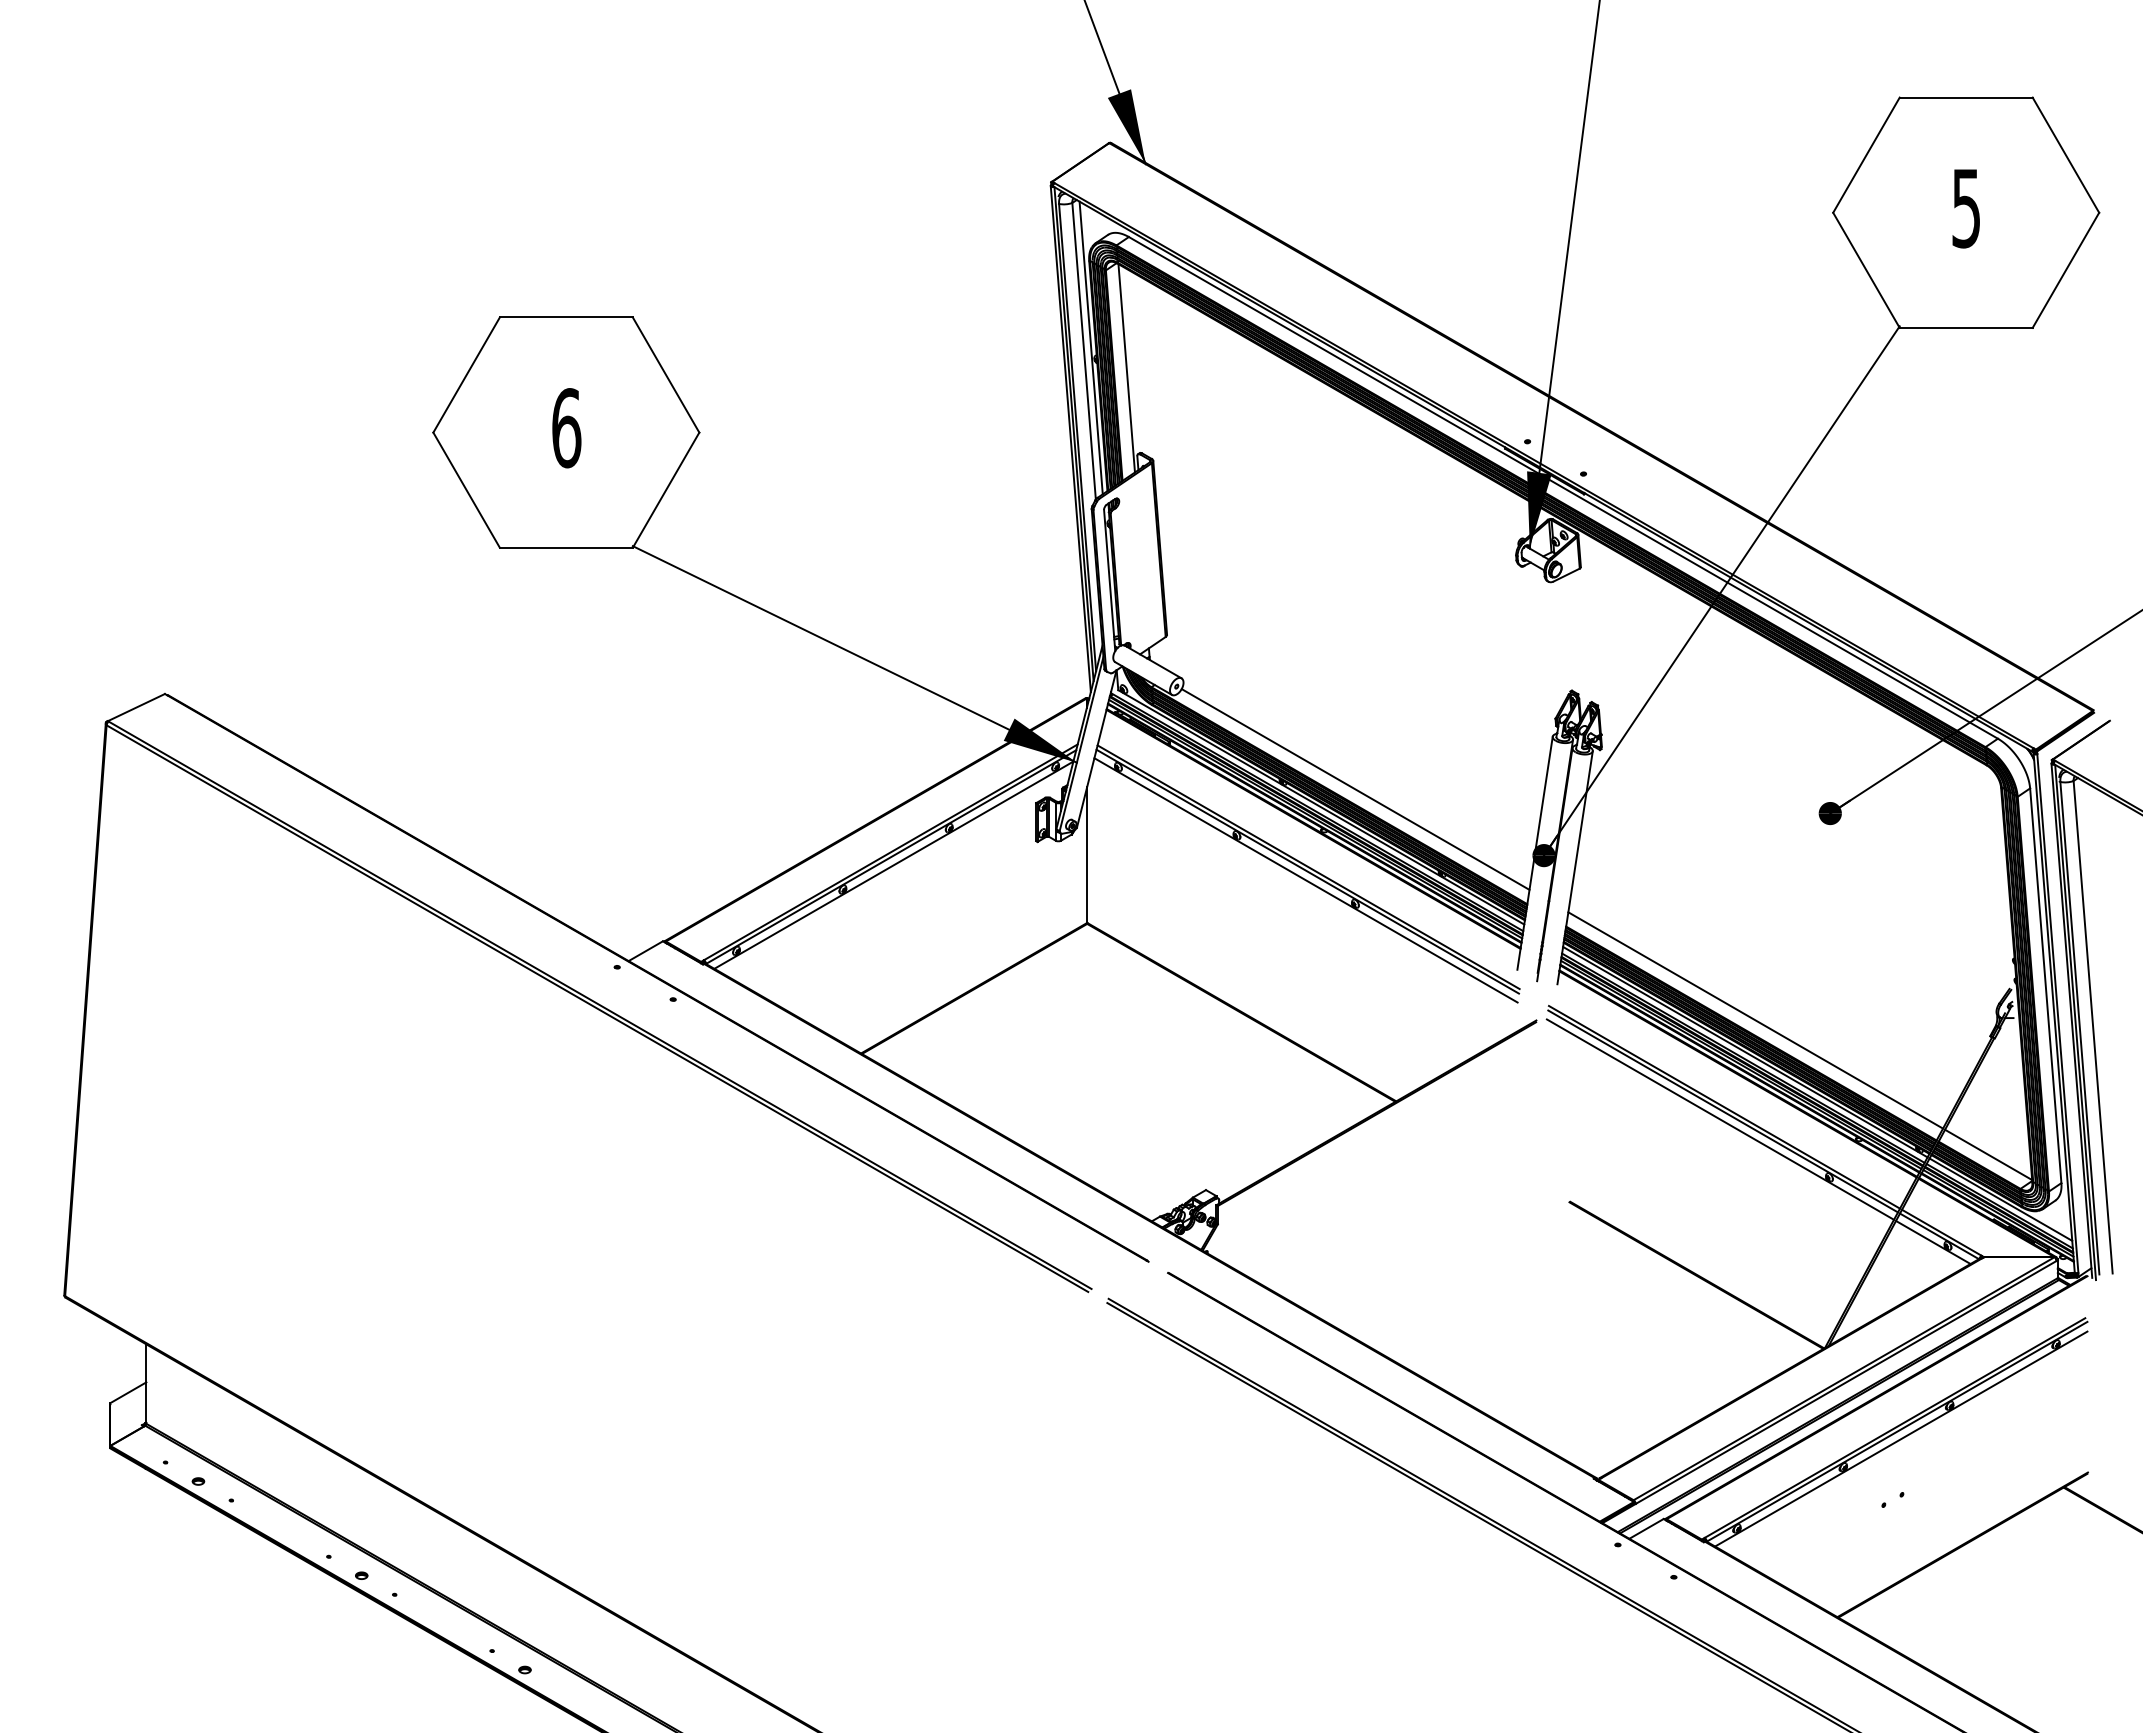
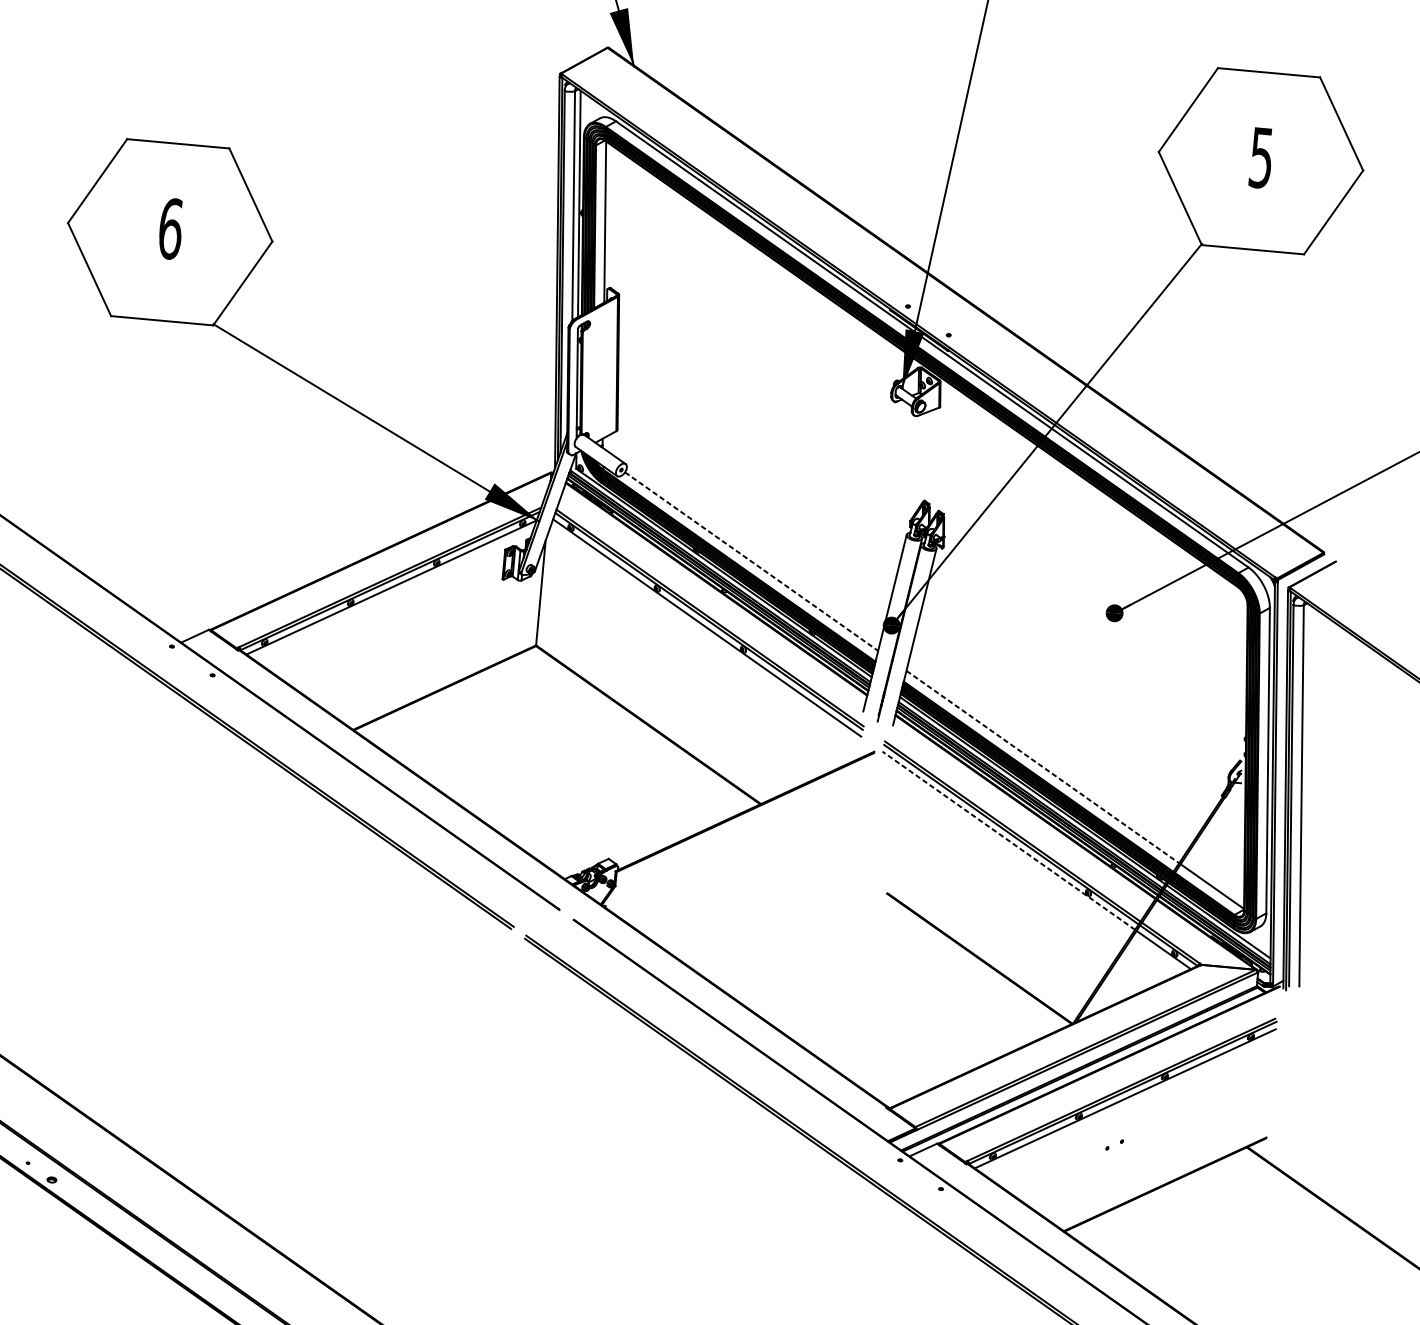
line: (1355, 789) -> (751, 561), solid -> dashed
line: (1756, 1020) -> (1043, 767), solid -> dashed
line: (1720, 1119) -> (1008, 840), solid -> dashed

